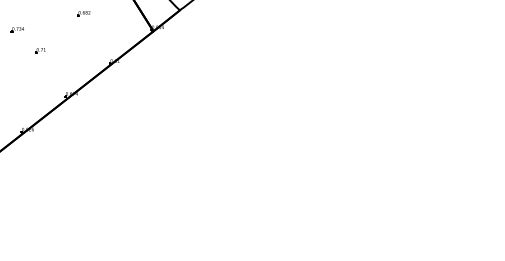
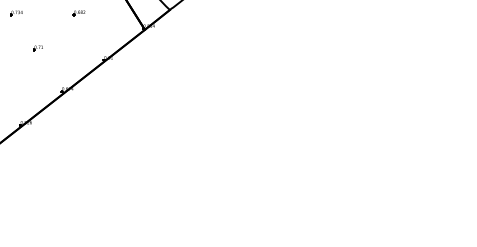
part: (16, 29) -> (15, 12), moved

